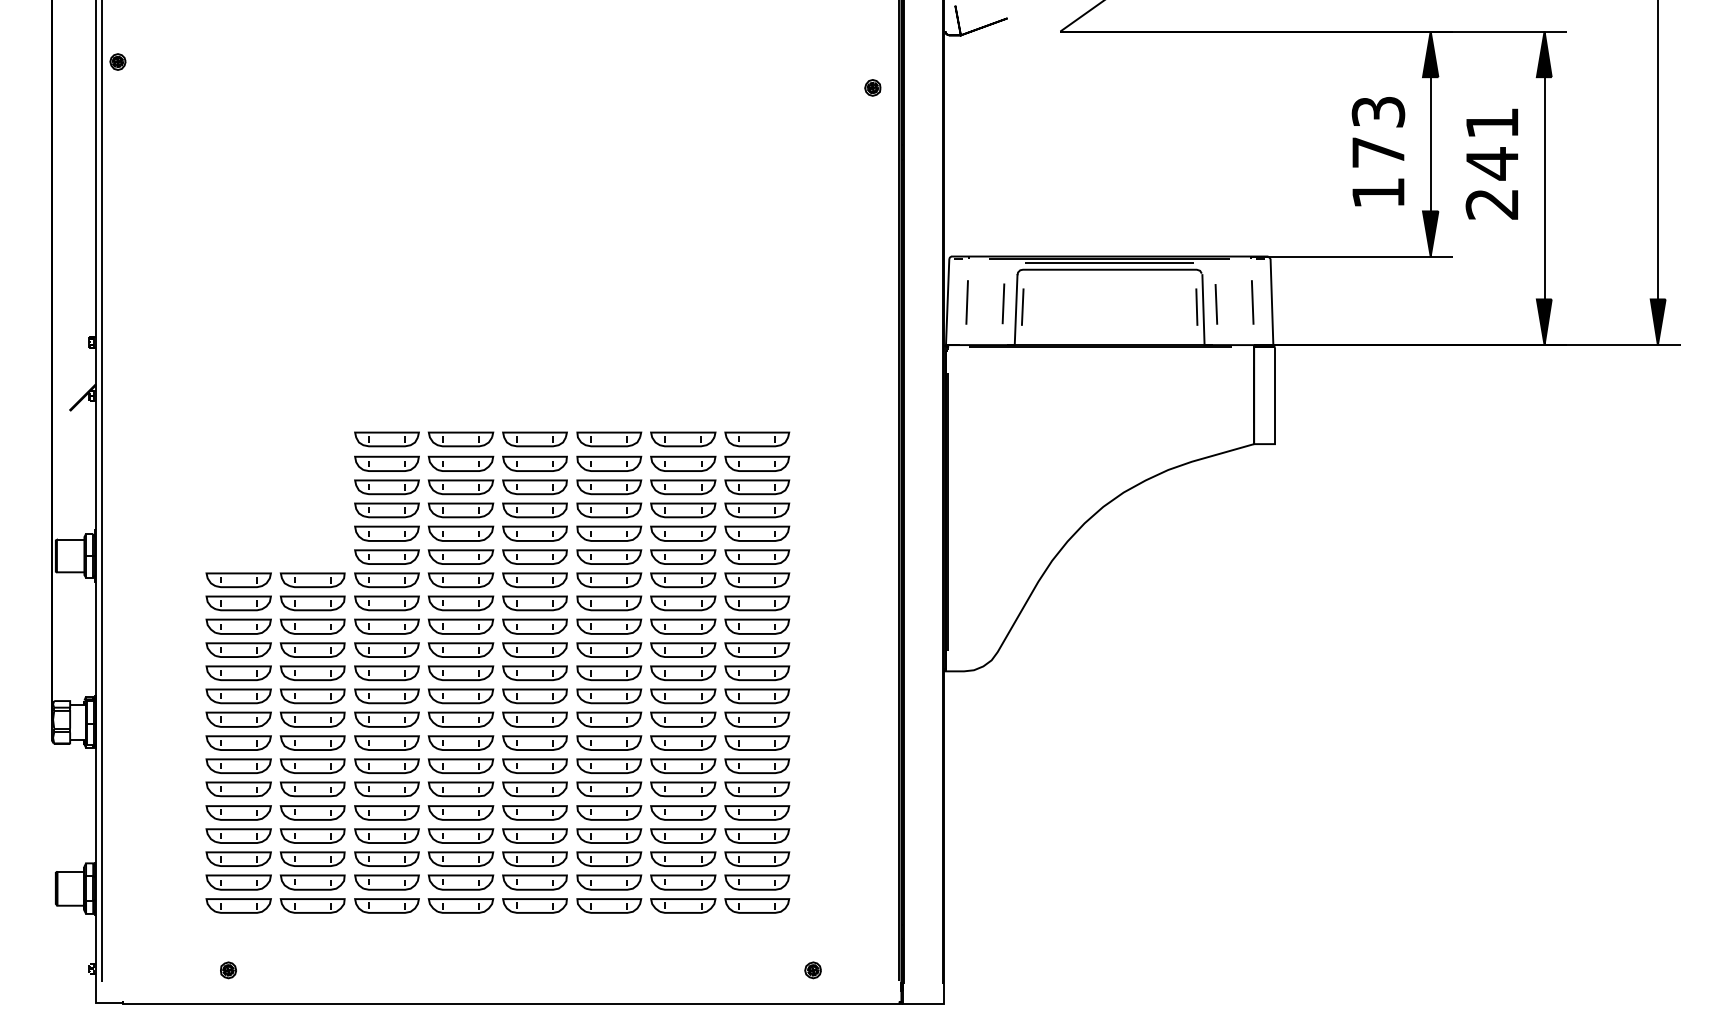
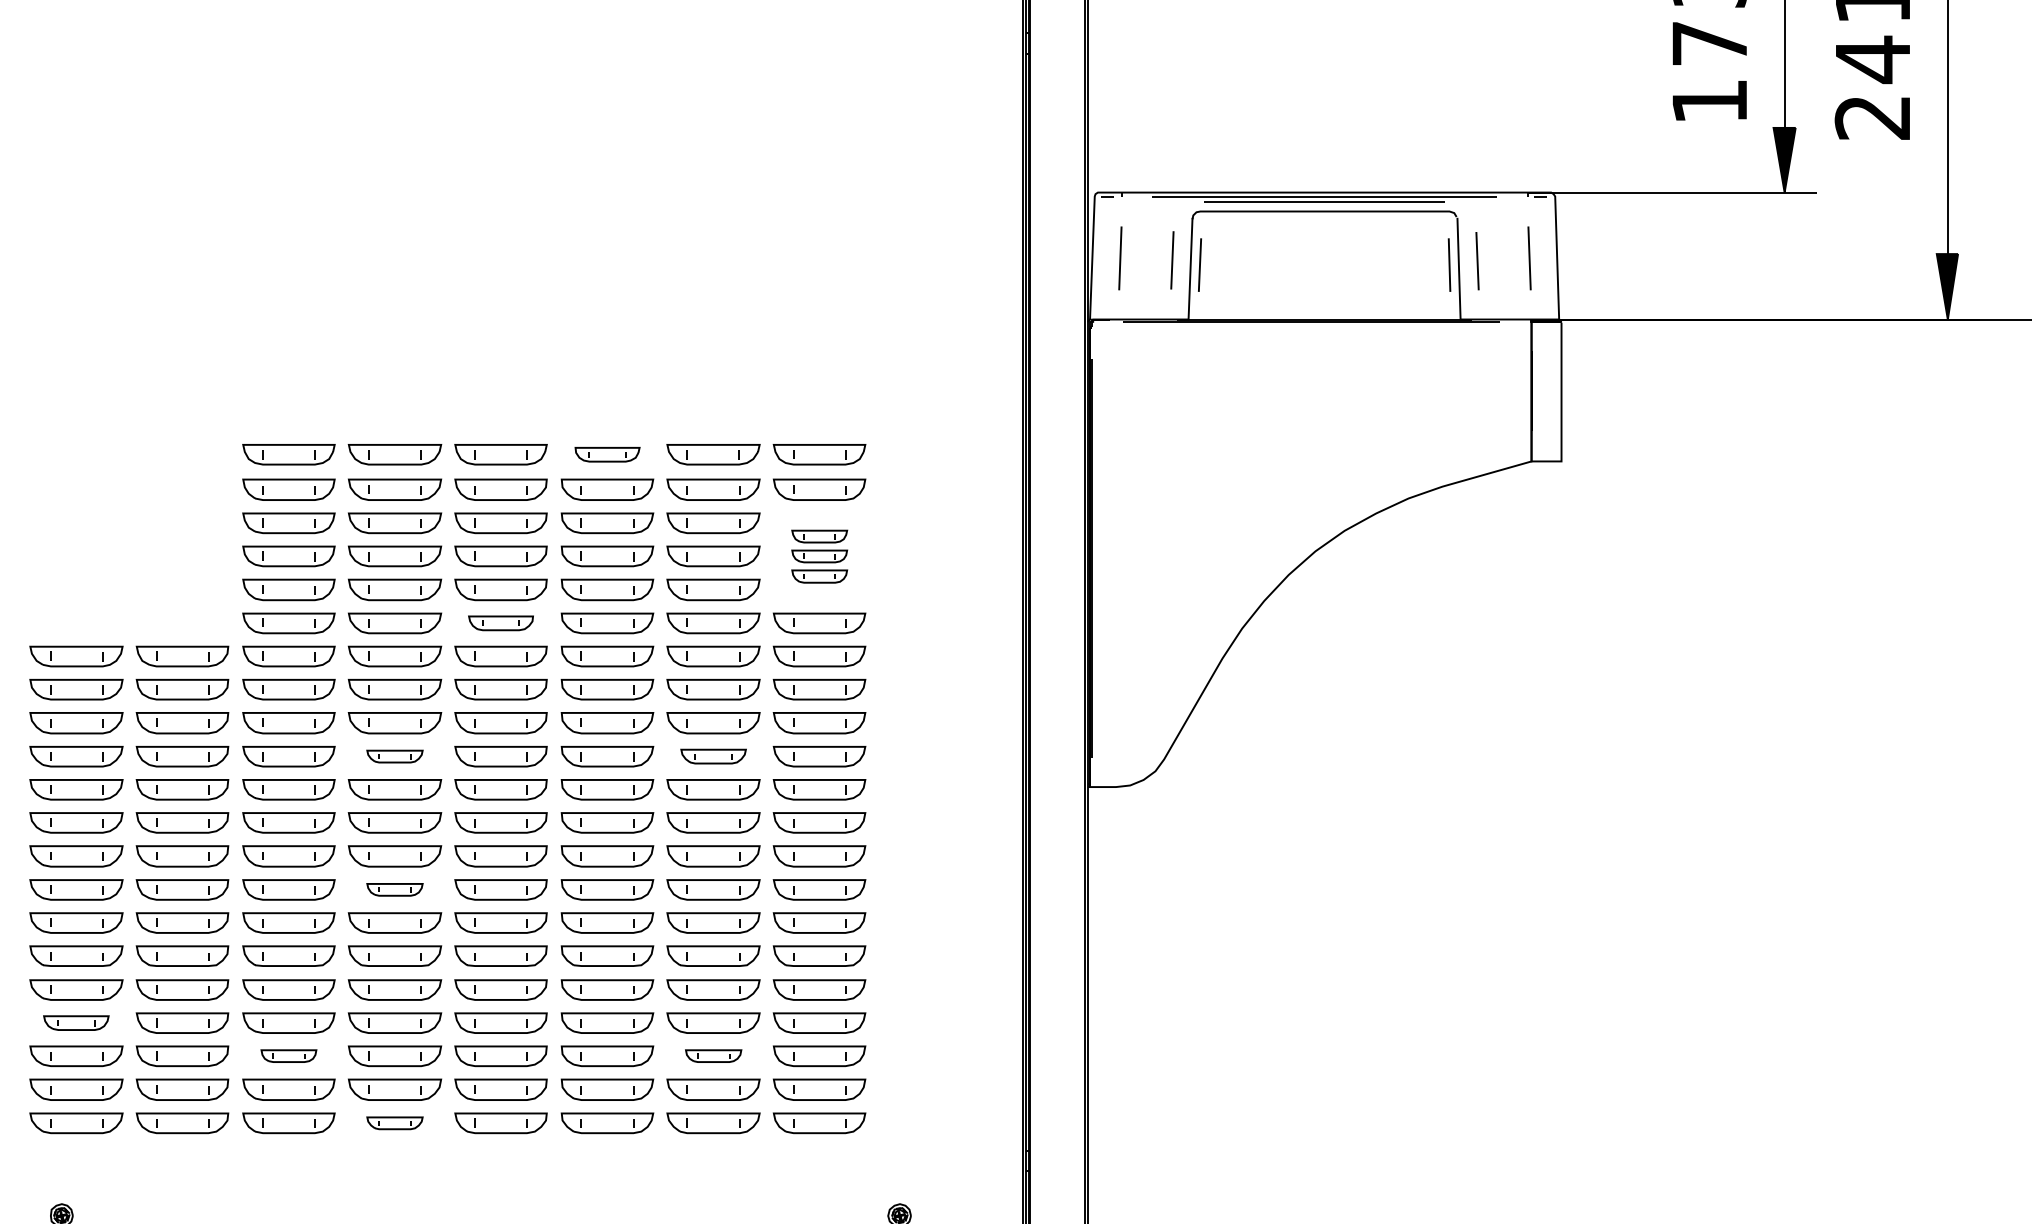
part: (609, 439) -> (607, 454), size x0.7
part: (757, 510) -> (819, 556), size x0.6
part: (534, 556) -> (500, 622), size x0.7
part: (460, 649) -> (394, 755), size x0.6
part: (683, 649) -> (713, 755), size x0.7
part: (460, 742) -> (394, 889), size x0.6
part: (238, 835) -> (76, 1022), size x0.7
part: (386, 858) -> (288, 1055), size x0.6
part: (683, 858) -> (713, 1055), size x0.6
part: (460, 905) -> (394, 1122), size x0.6

